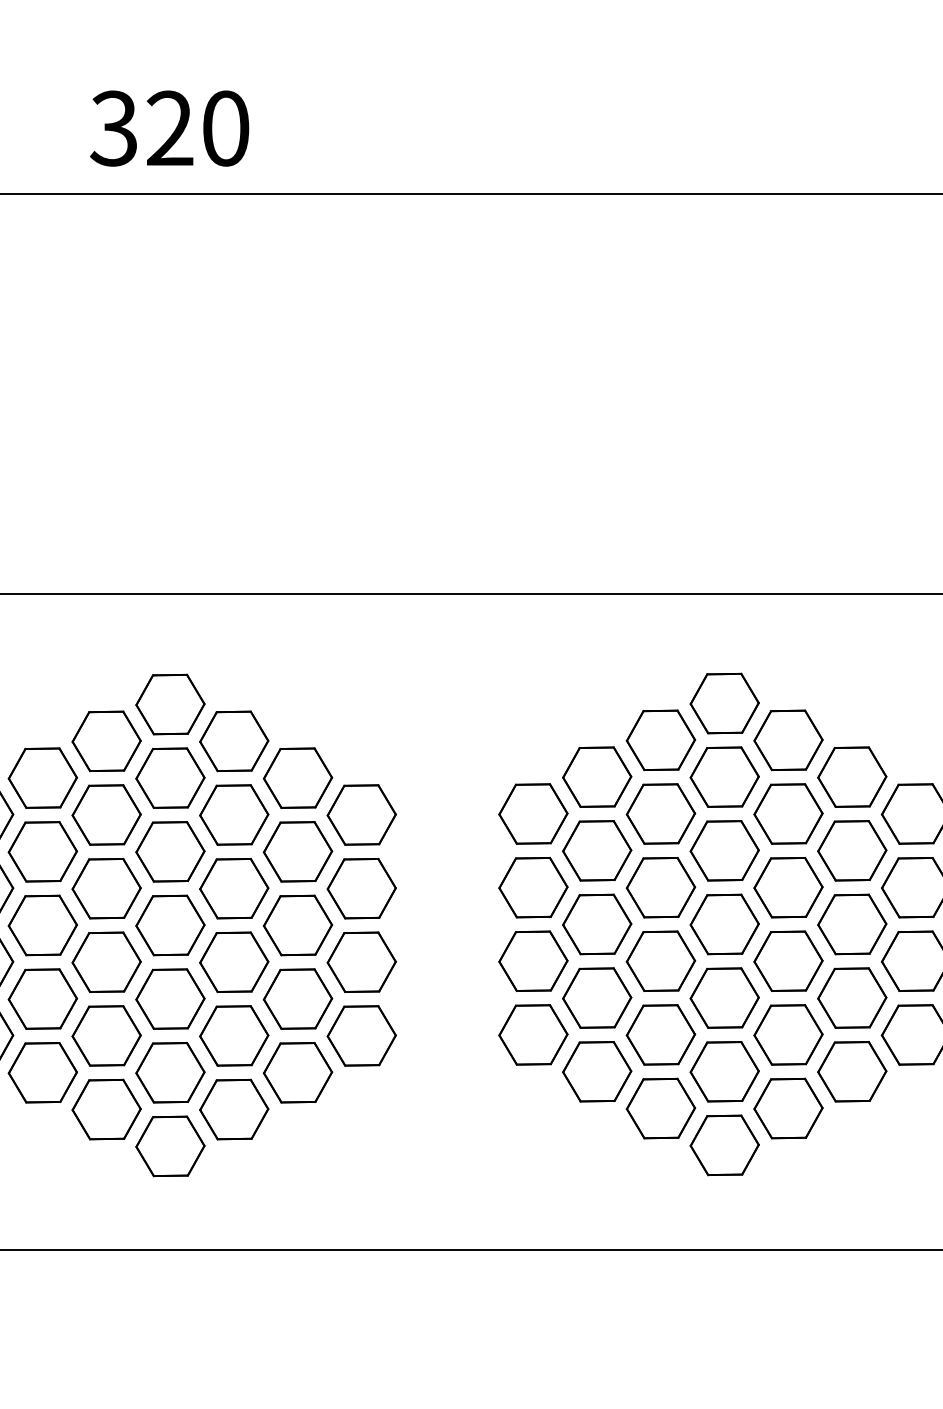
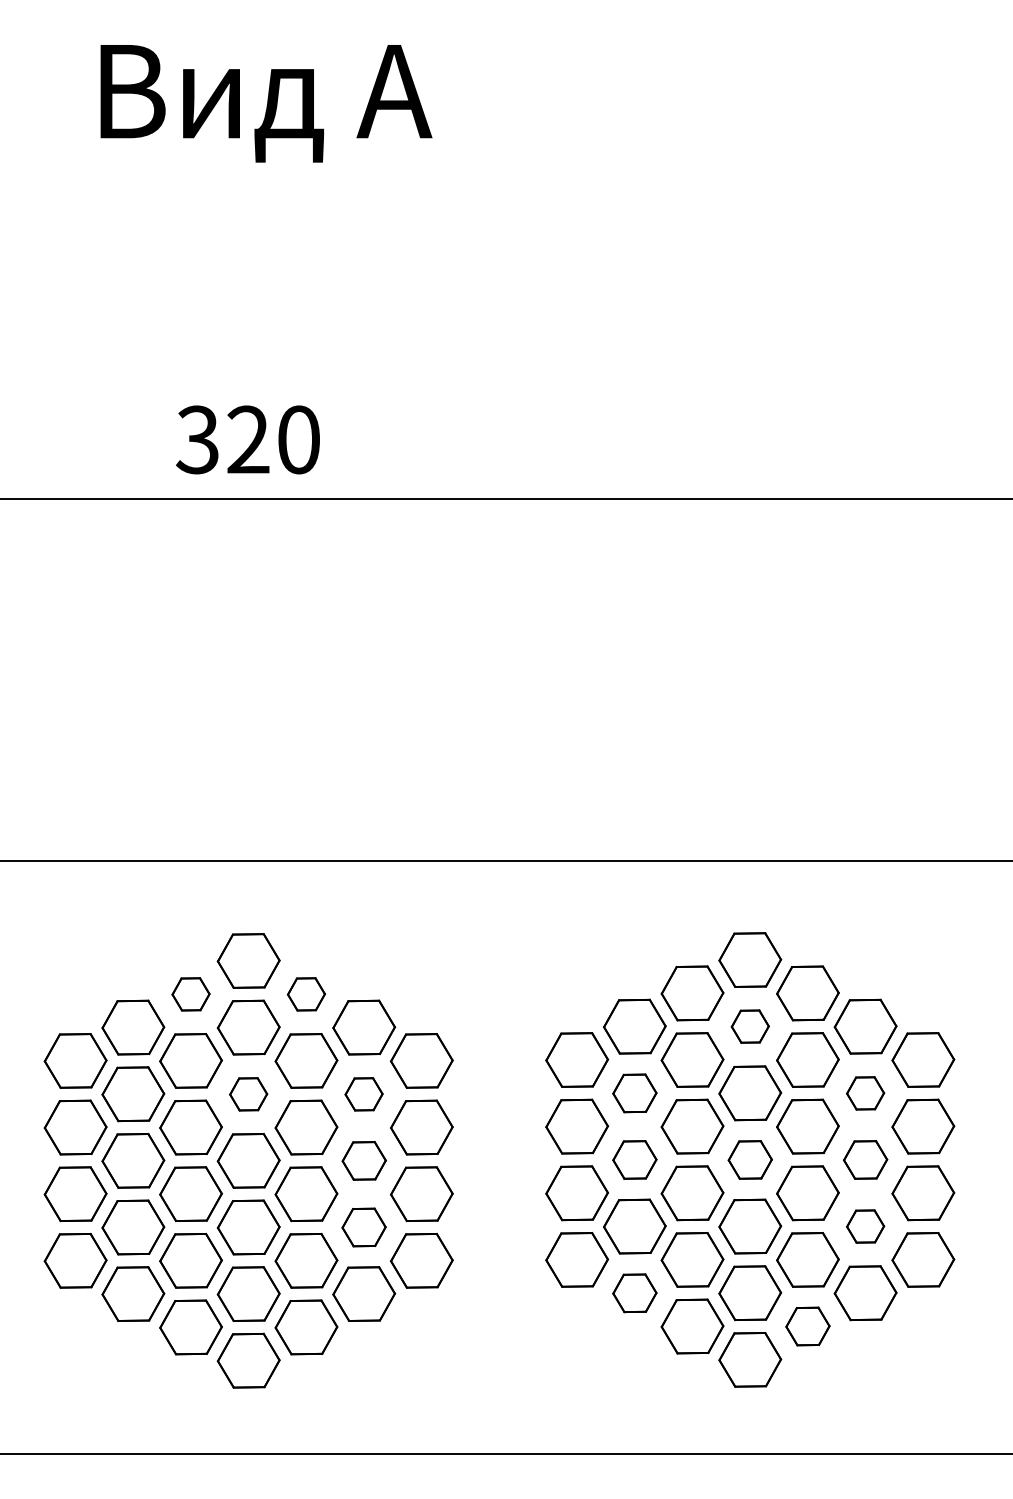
part: (106, 741) -> (190, 994), size x0.6
part: (234, 741) -> (306, 994), size x0.6
part: (725, 776) -> (750, 1026), size x0.6
part: (596, 851) -> (634, 1093), size x0.7
part: (852, 851) -> (865, 1093), size x0.6
part: (170, 852) -> (248, 1094), size x0.6
part: (297, 852) -> (363, 1094), size x0.6
part: (596, 923) -> (634, 1159), size x0.7
part: (725, 923) -> (750, 1159), size x0.7
part: (852, 923) -> (865, 1159), size x0.7
part: (298, 925) -> (364, 1160), size x0.7
part: (852, 998) -> (865, 1226), size x0.6
part: (297, 999) -> (363, 1227), size x0.7
part: (596, 1072) -> (634, 1293), size x0.7
part: (788, 1108) -> (807, 1326), size x0.7

